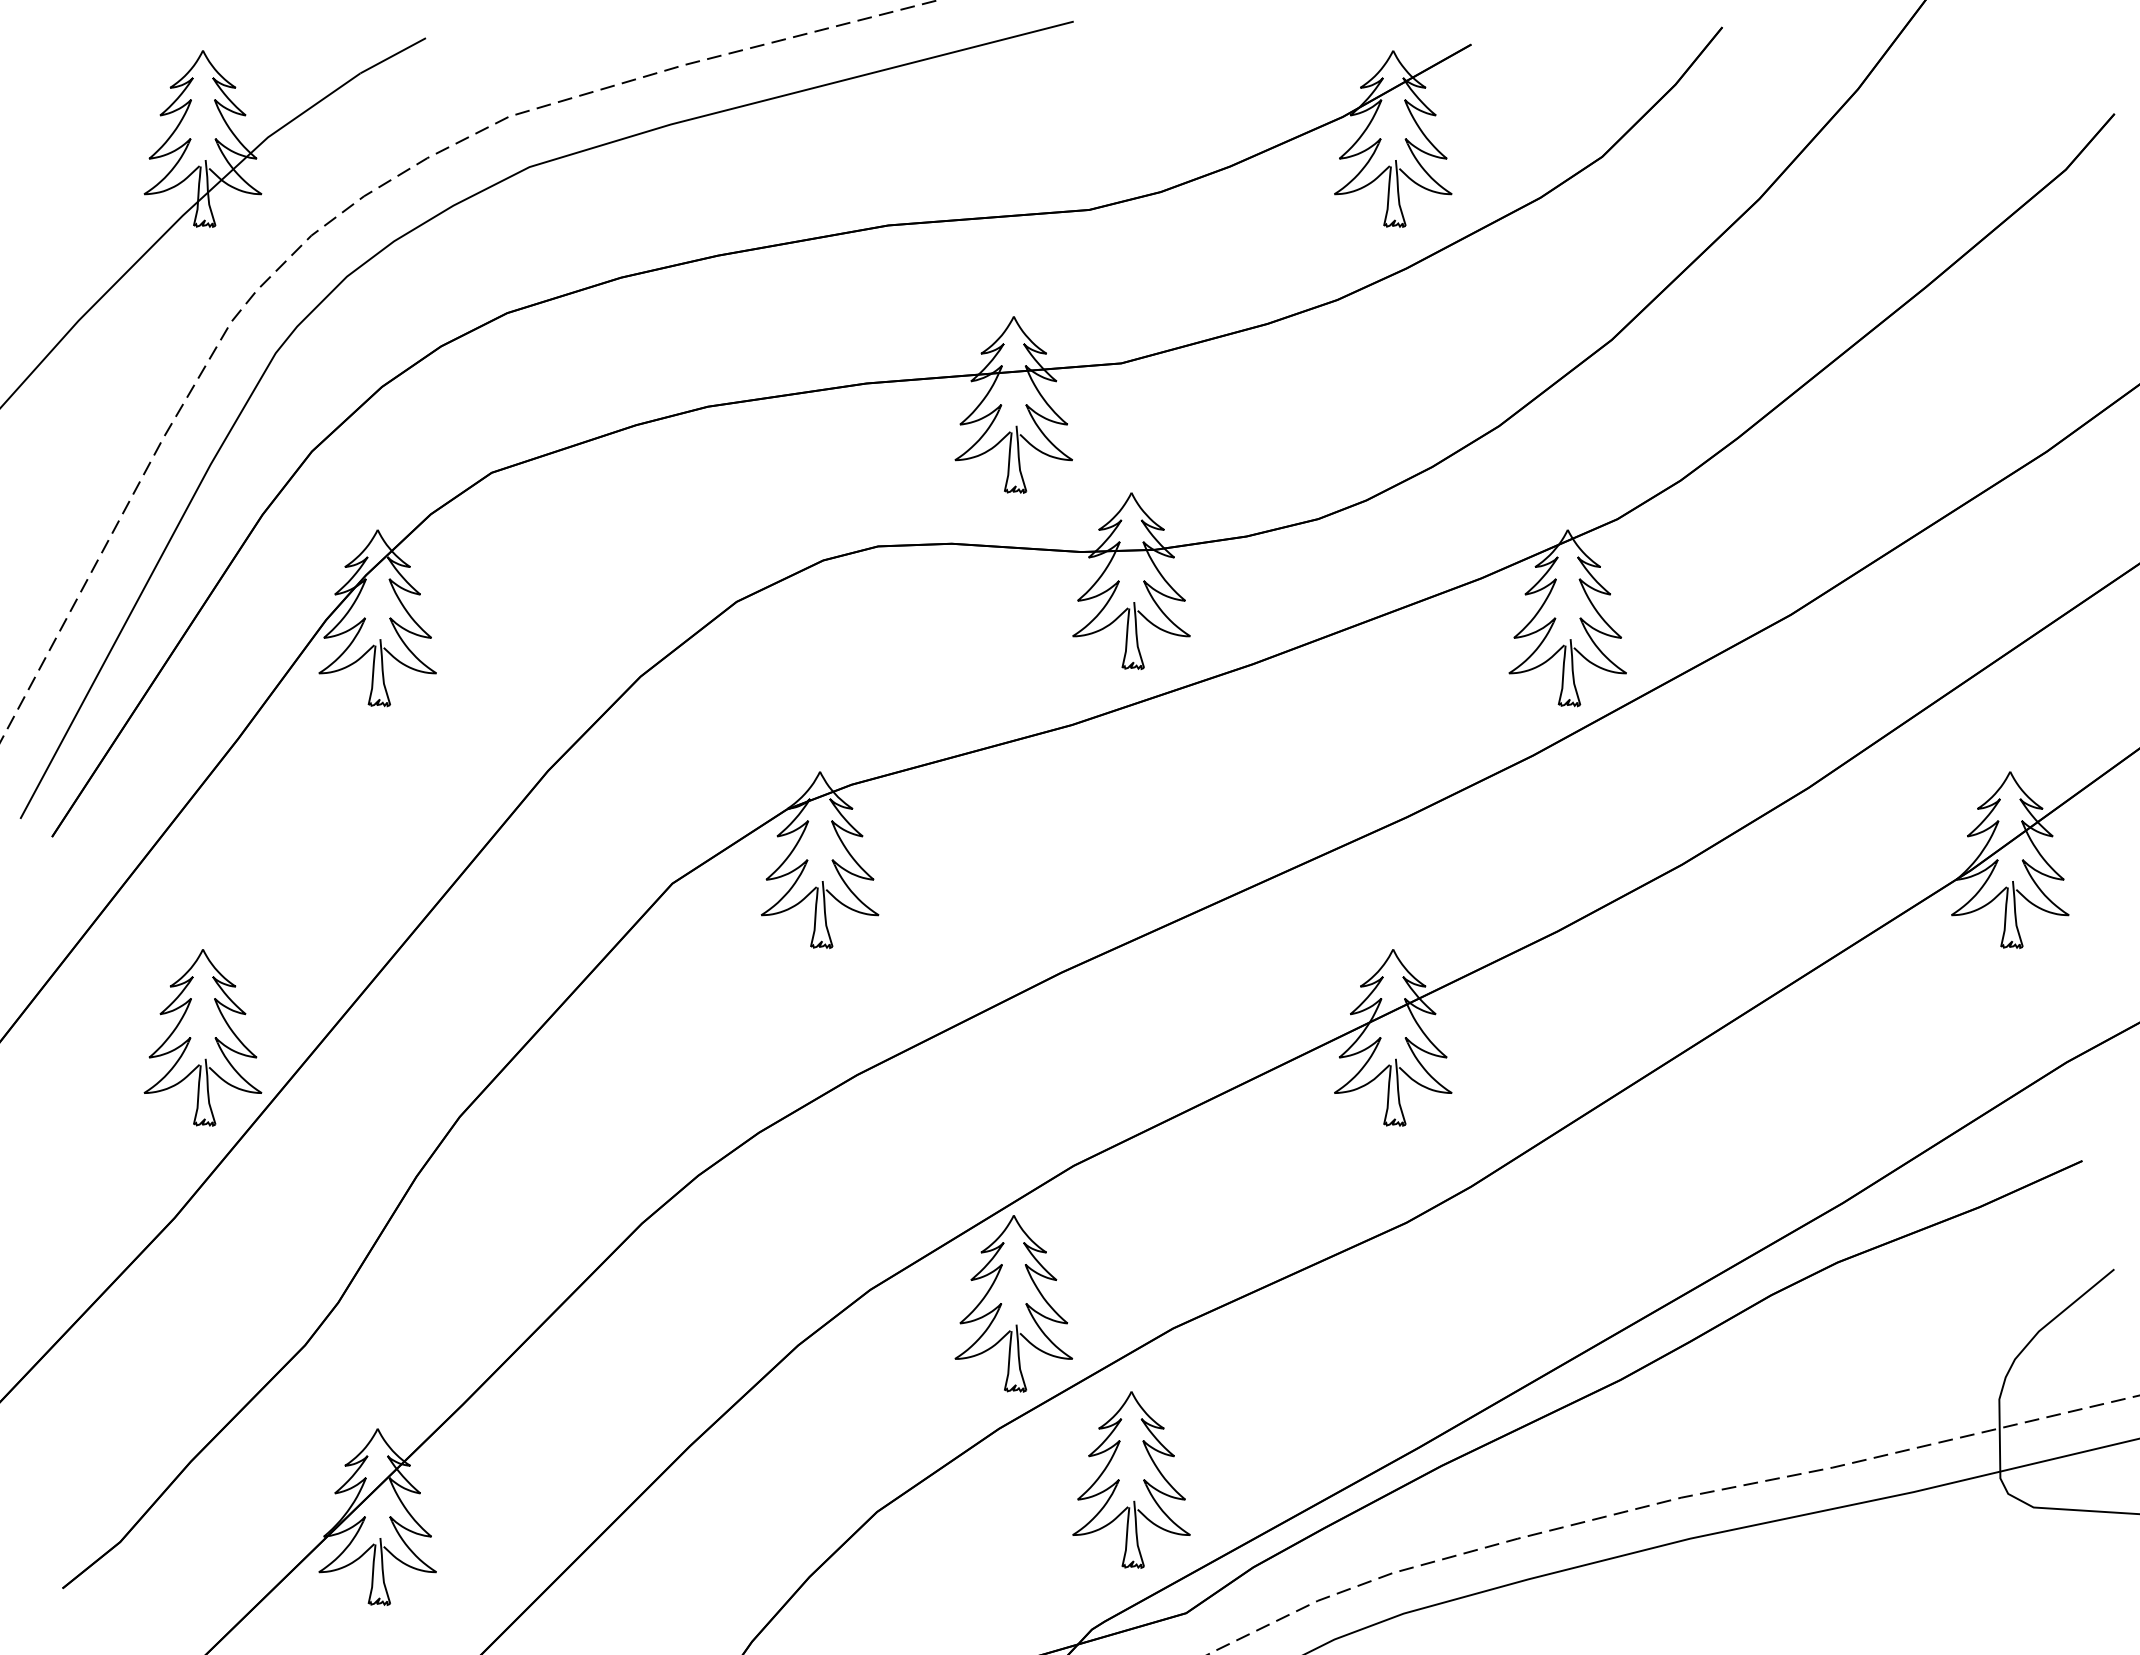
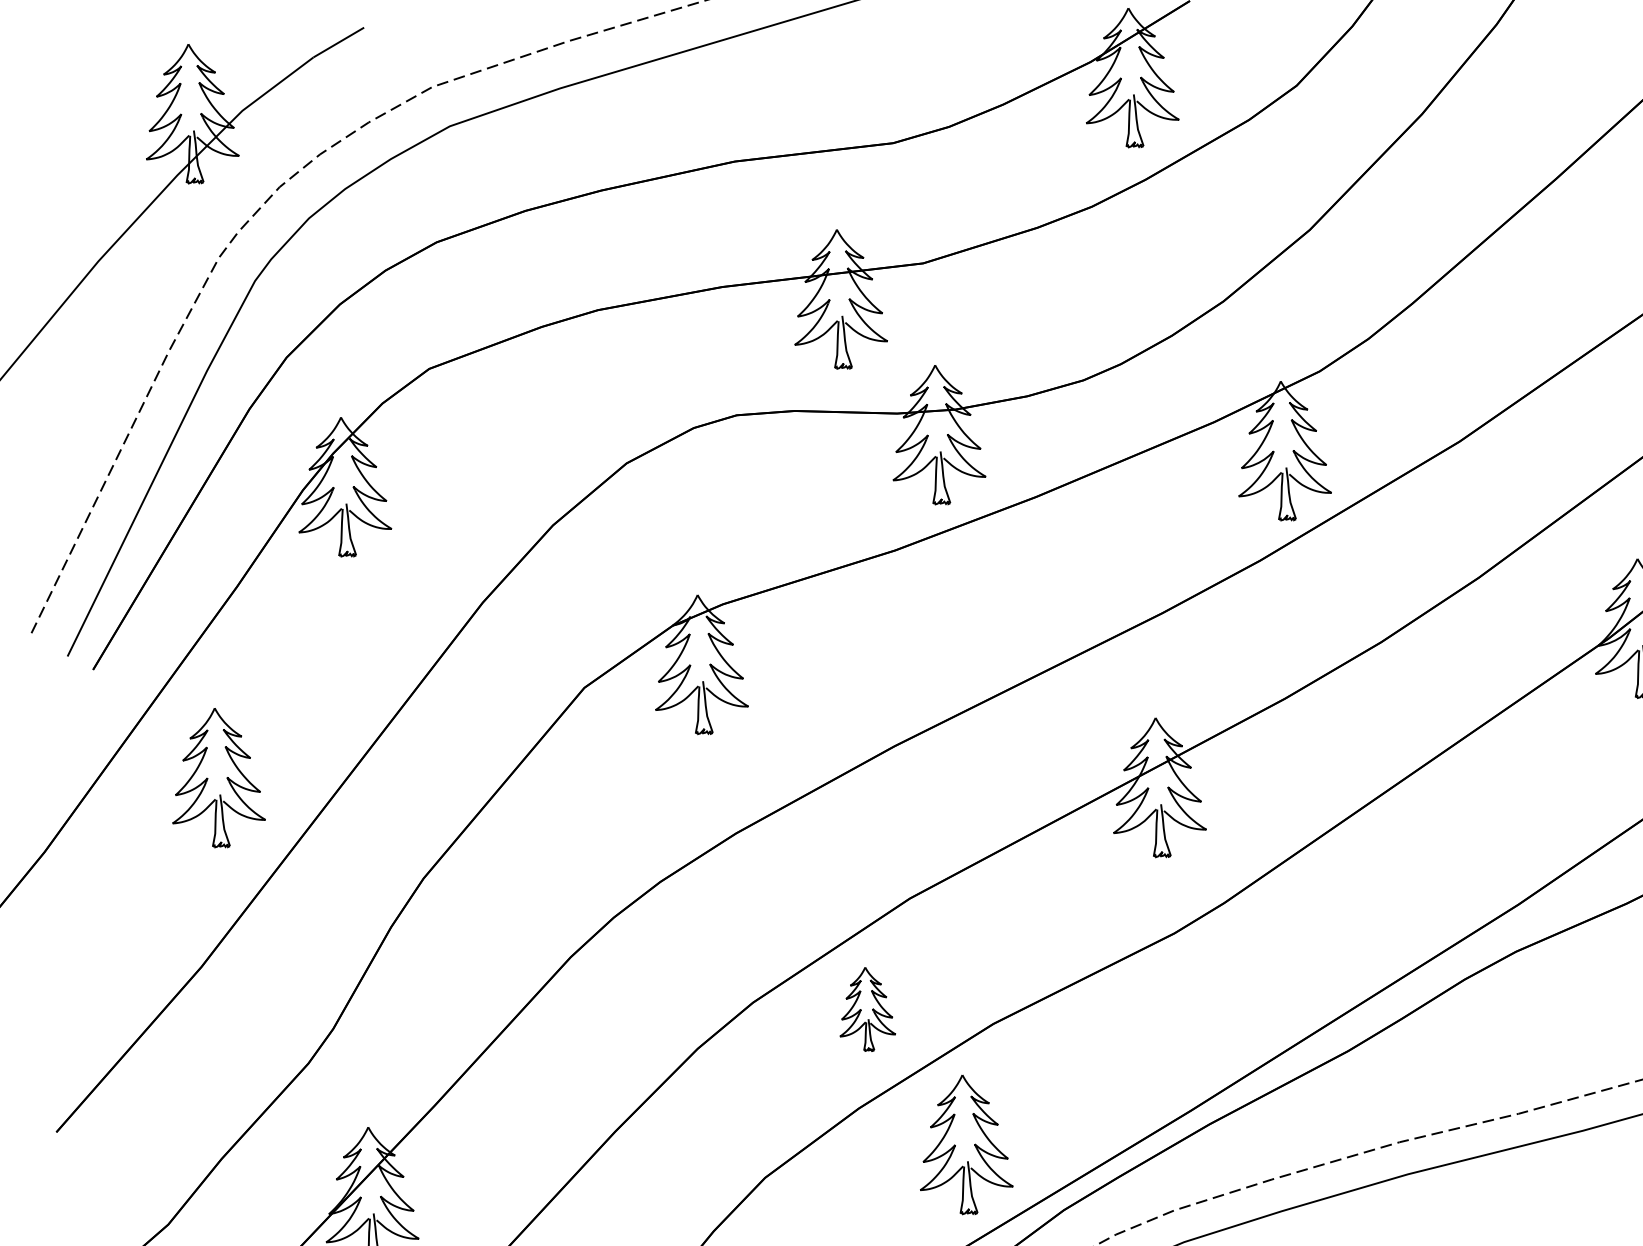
part: (202, 1037) -> (217, 777), moved
part: (1013, 1303) -> (866, 1009), size x0.6

